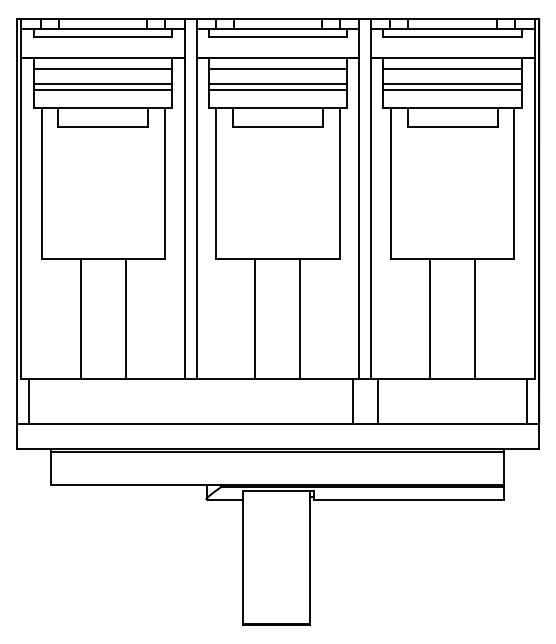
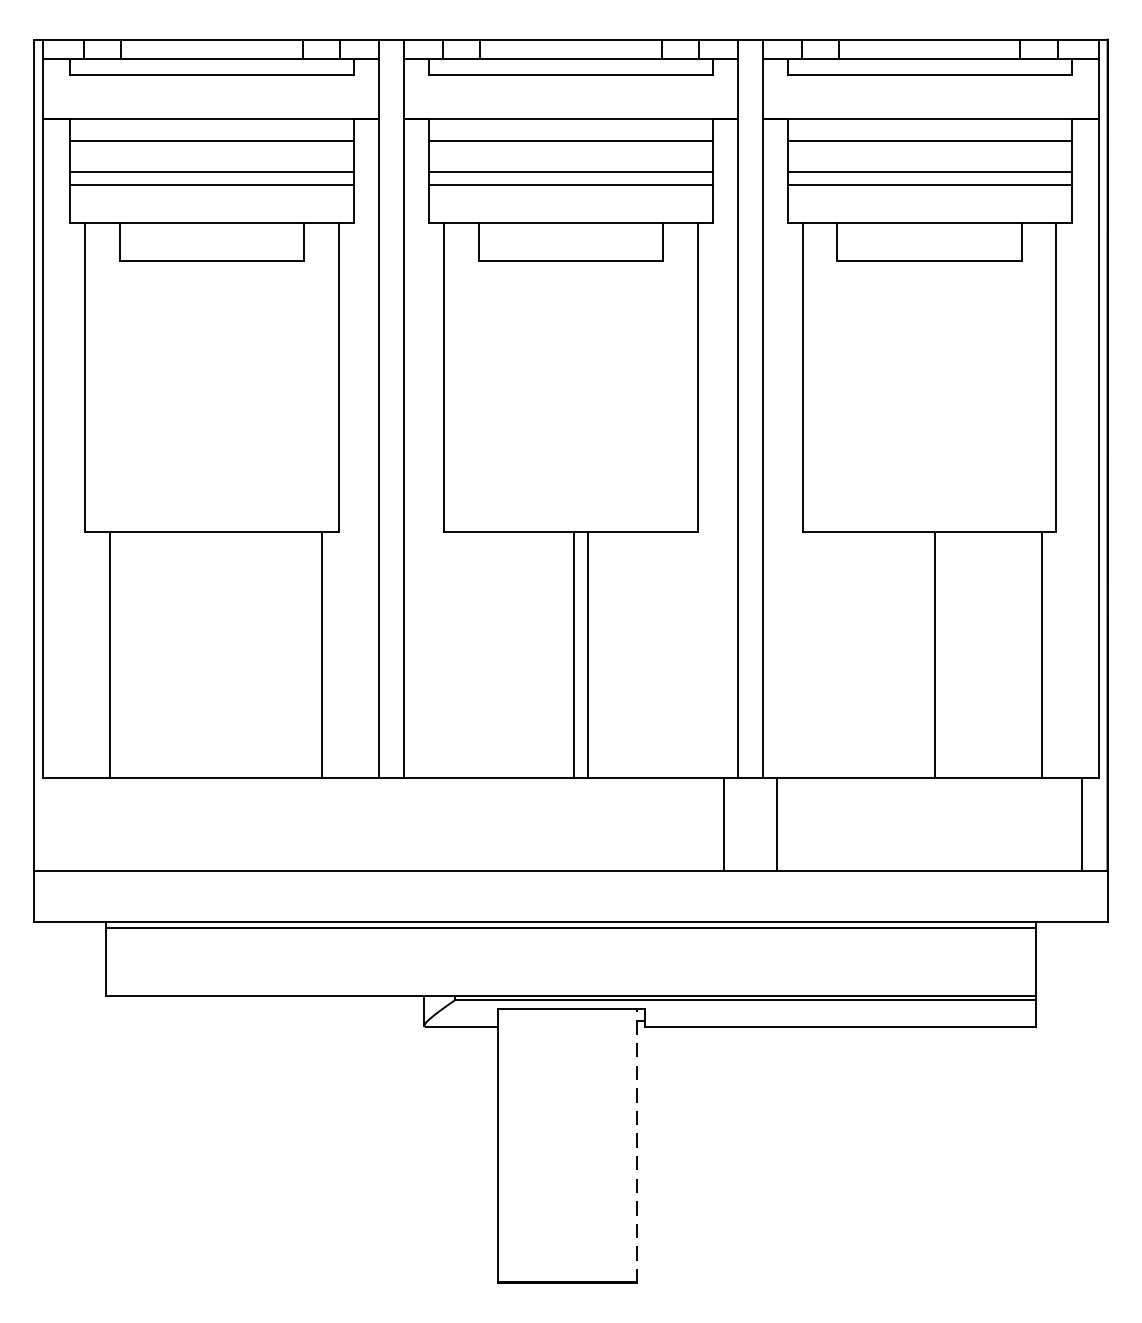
line: (80, 318) -> (109, 654), moved
line: (125, 318) -> (321, 654), moved
line: (255, 318) -> (588, 654), moved
line: (300, 318) -> (574, 654), moved
line: (430, 318) -> (935, 654), moved
line: (475, 318) -> (1042, 654), moved
line: (29, 401) -> (60, 824), removed
line: (310, 557) -> (637, 1145), solid -> dashed

